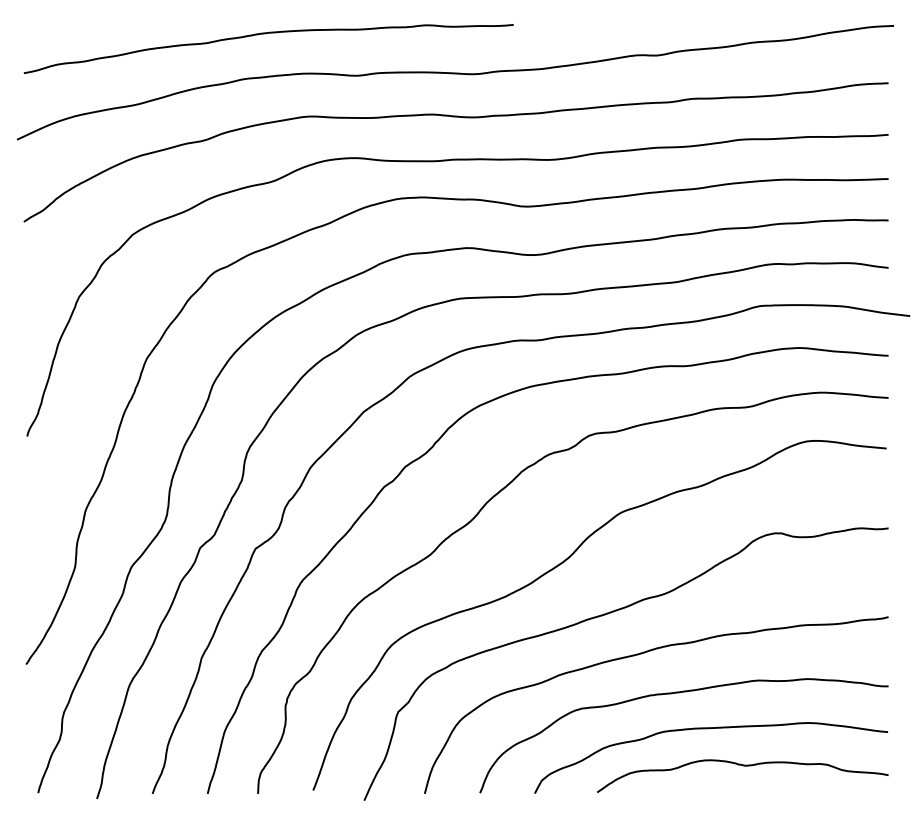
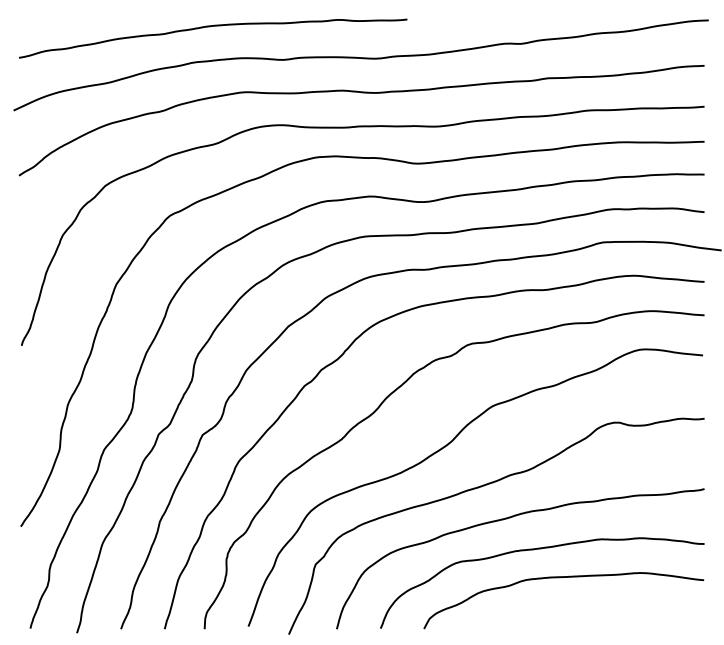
curve: (742, 766) -> (588, 607), removed

